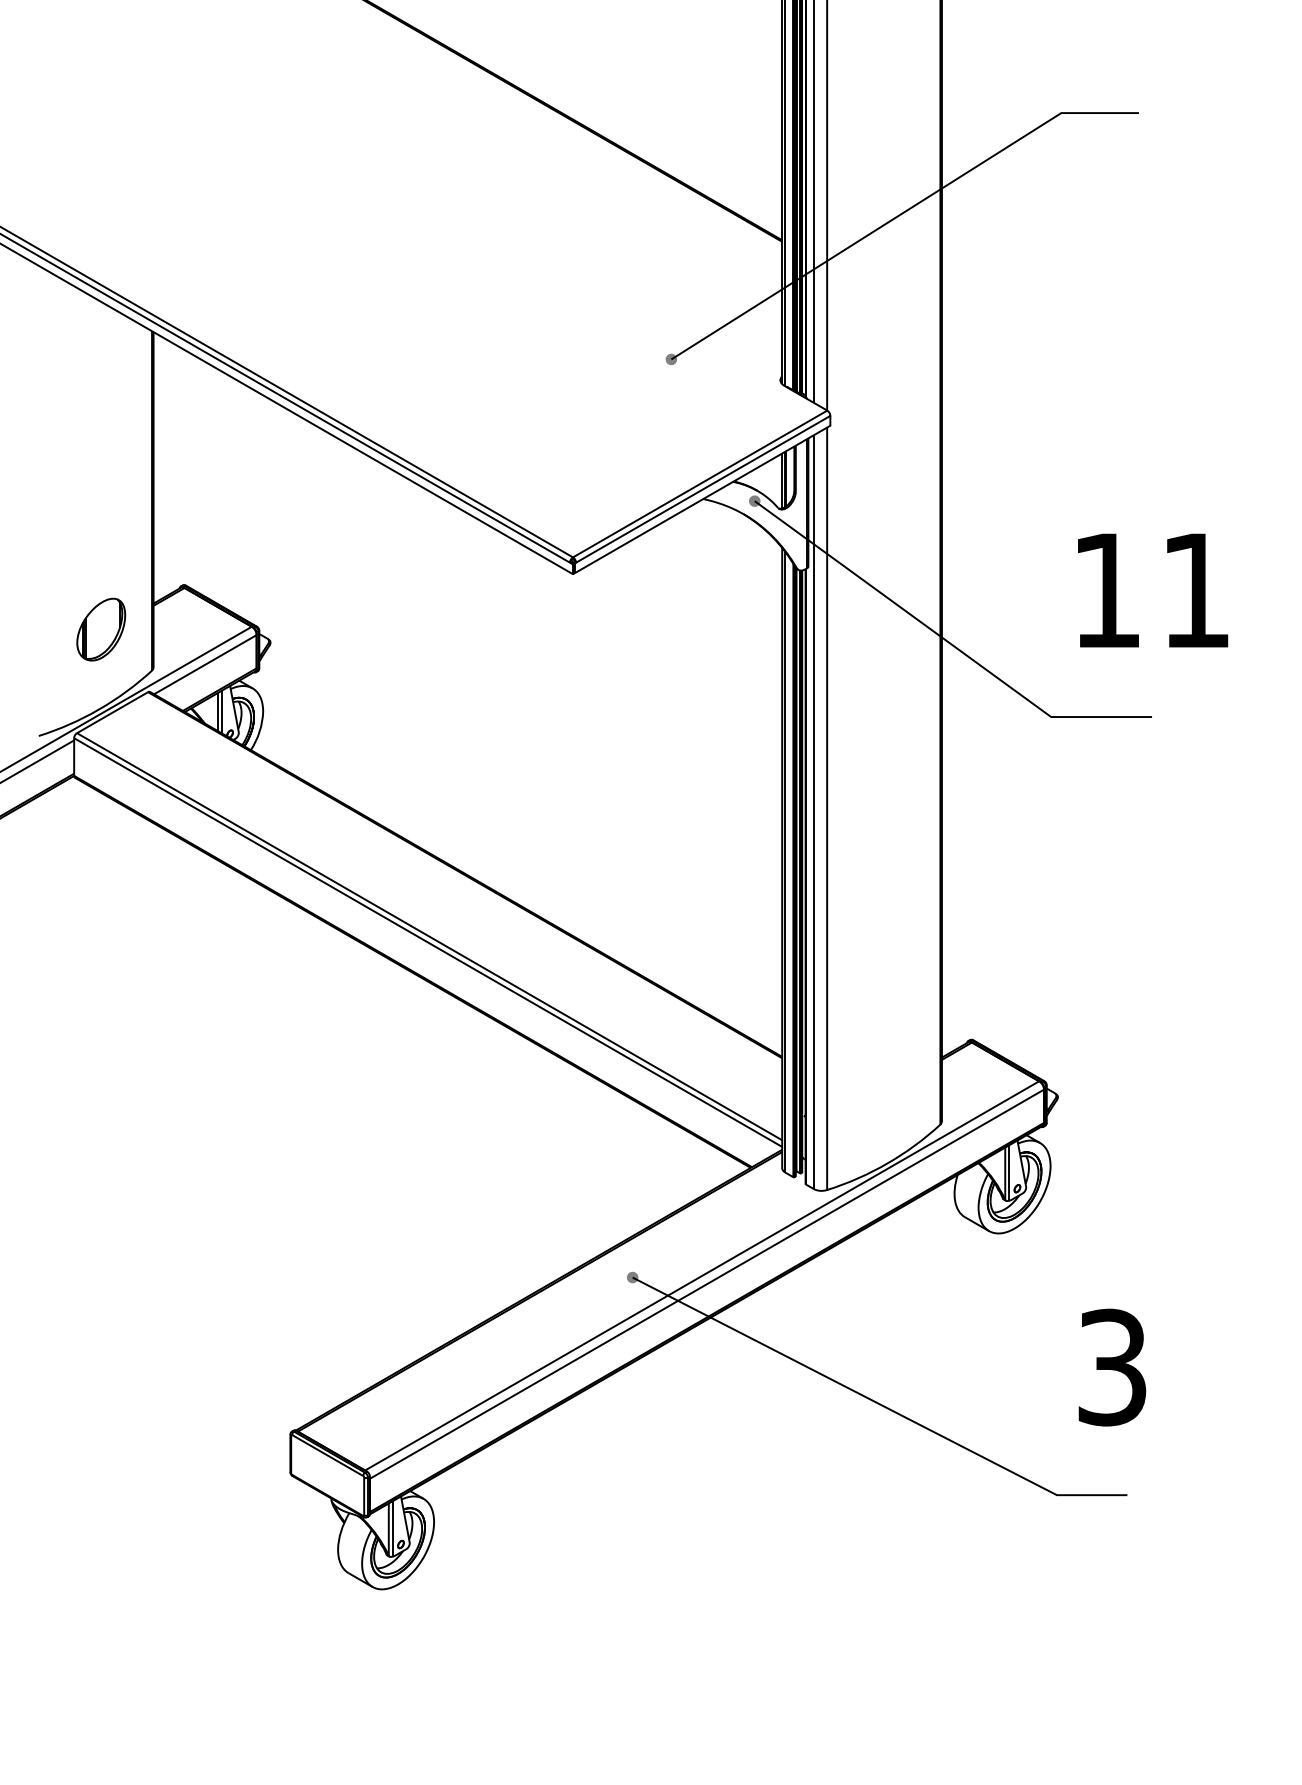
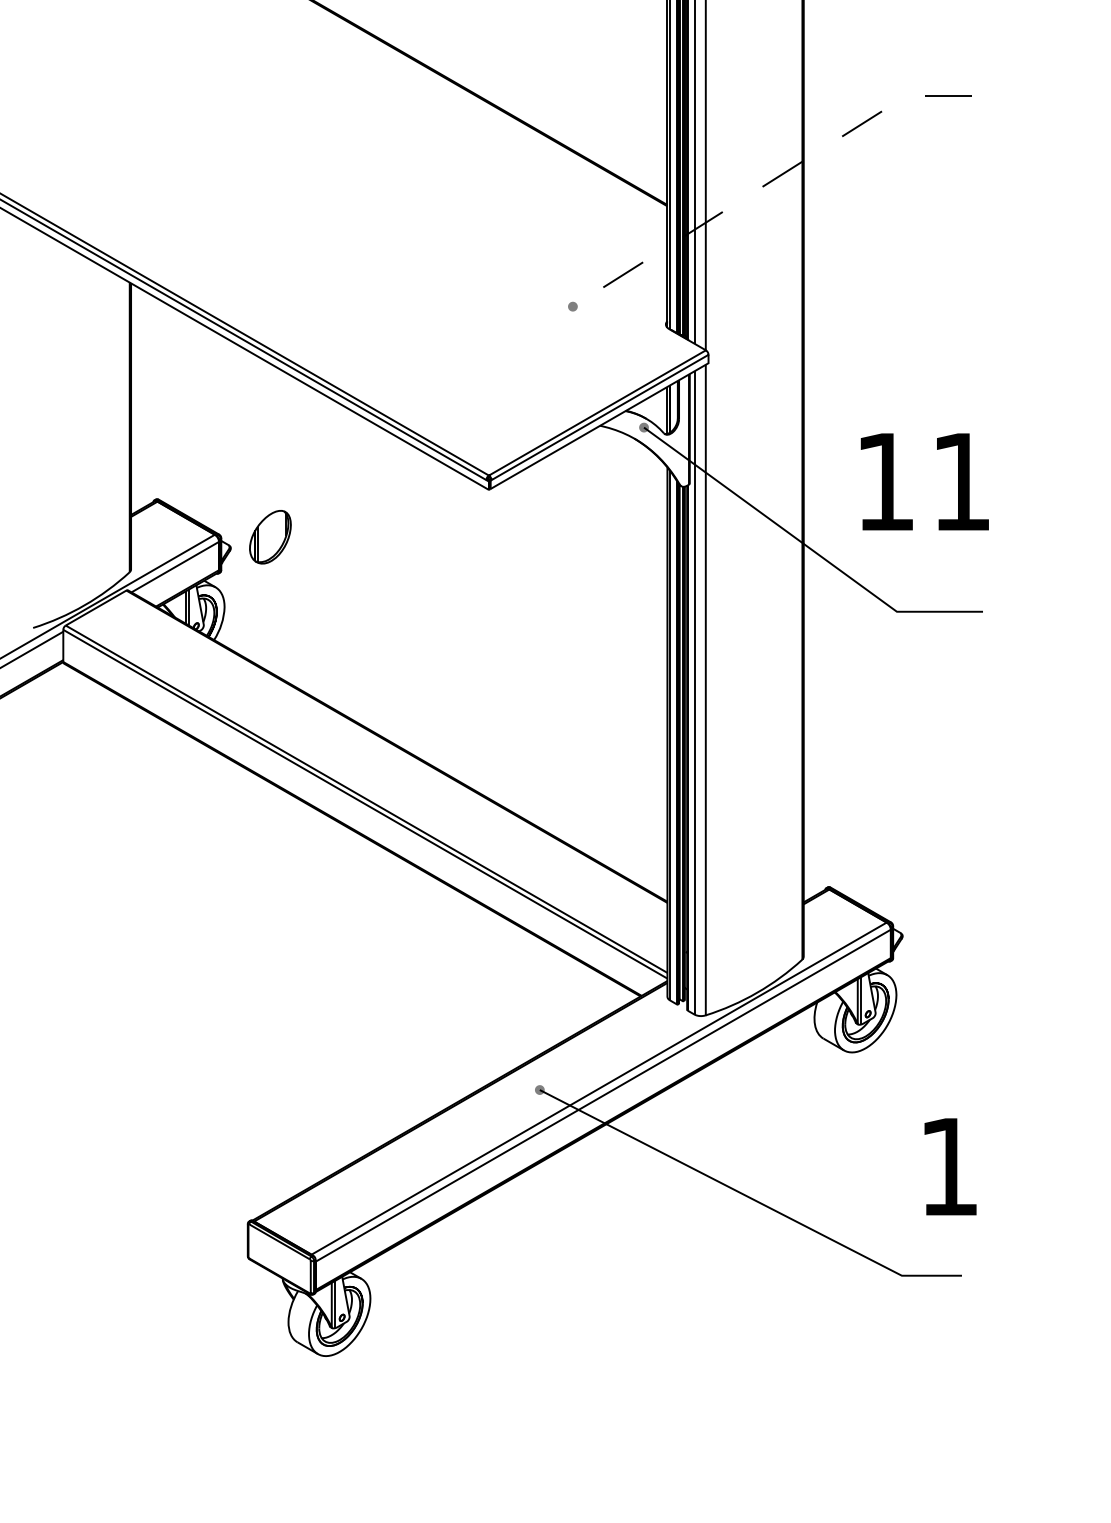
line: (899, 215) -> (767, 183), solid -> dashed
text: (1152, 590) -> (924, 481), moved
part: (101, 629) -> (270, 537), moved
text: (1111, 1367) -> (948, 1166), 3 -> 1

